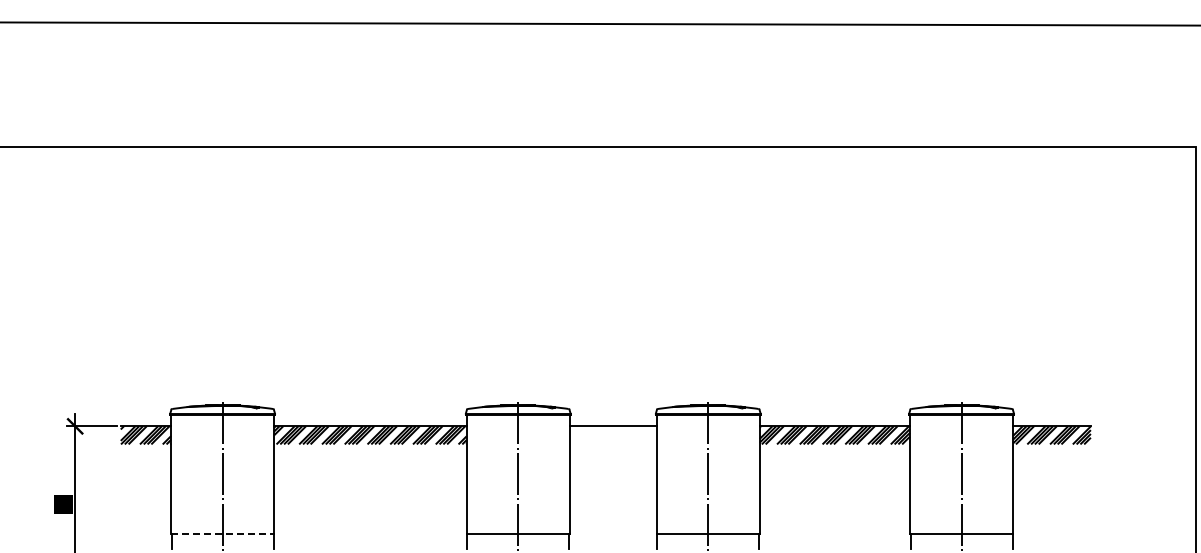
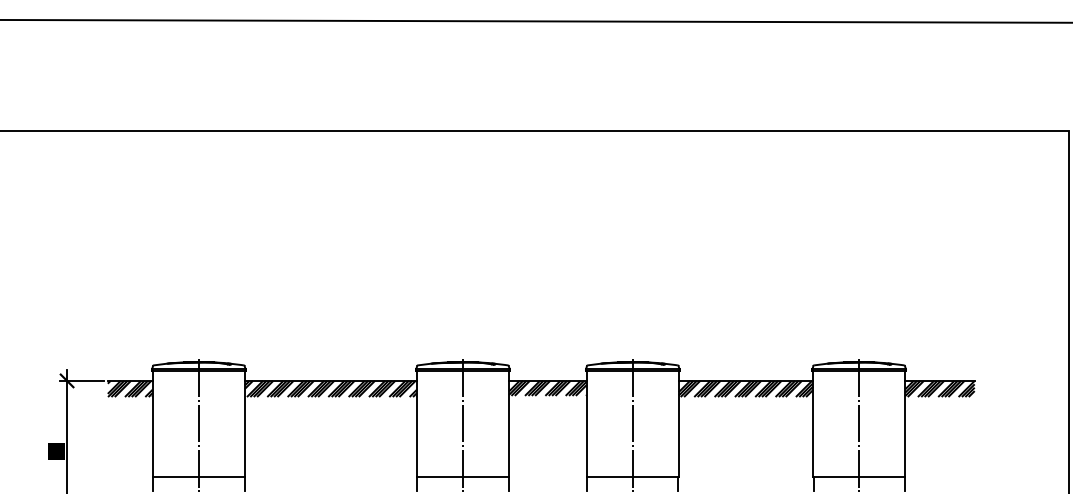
hatch: (612, 434) -> (547, 388), added
line: (222, 533) -> (198, 476), dashed -> solid

